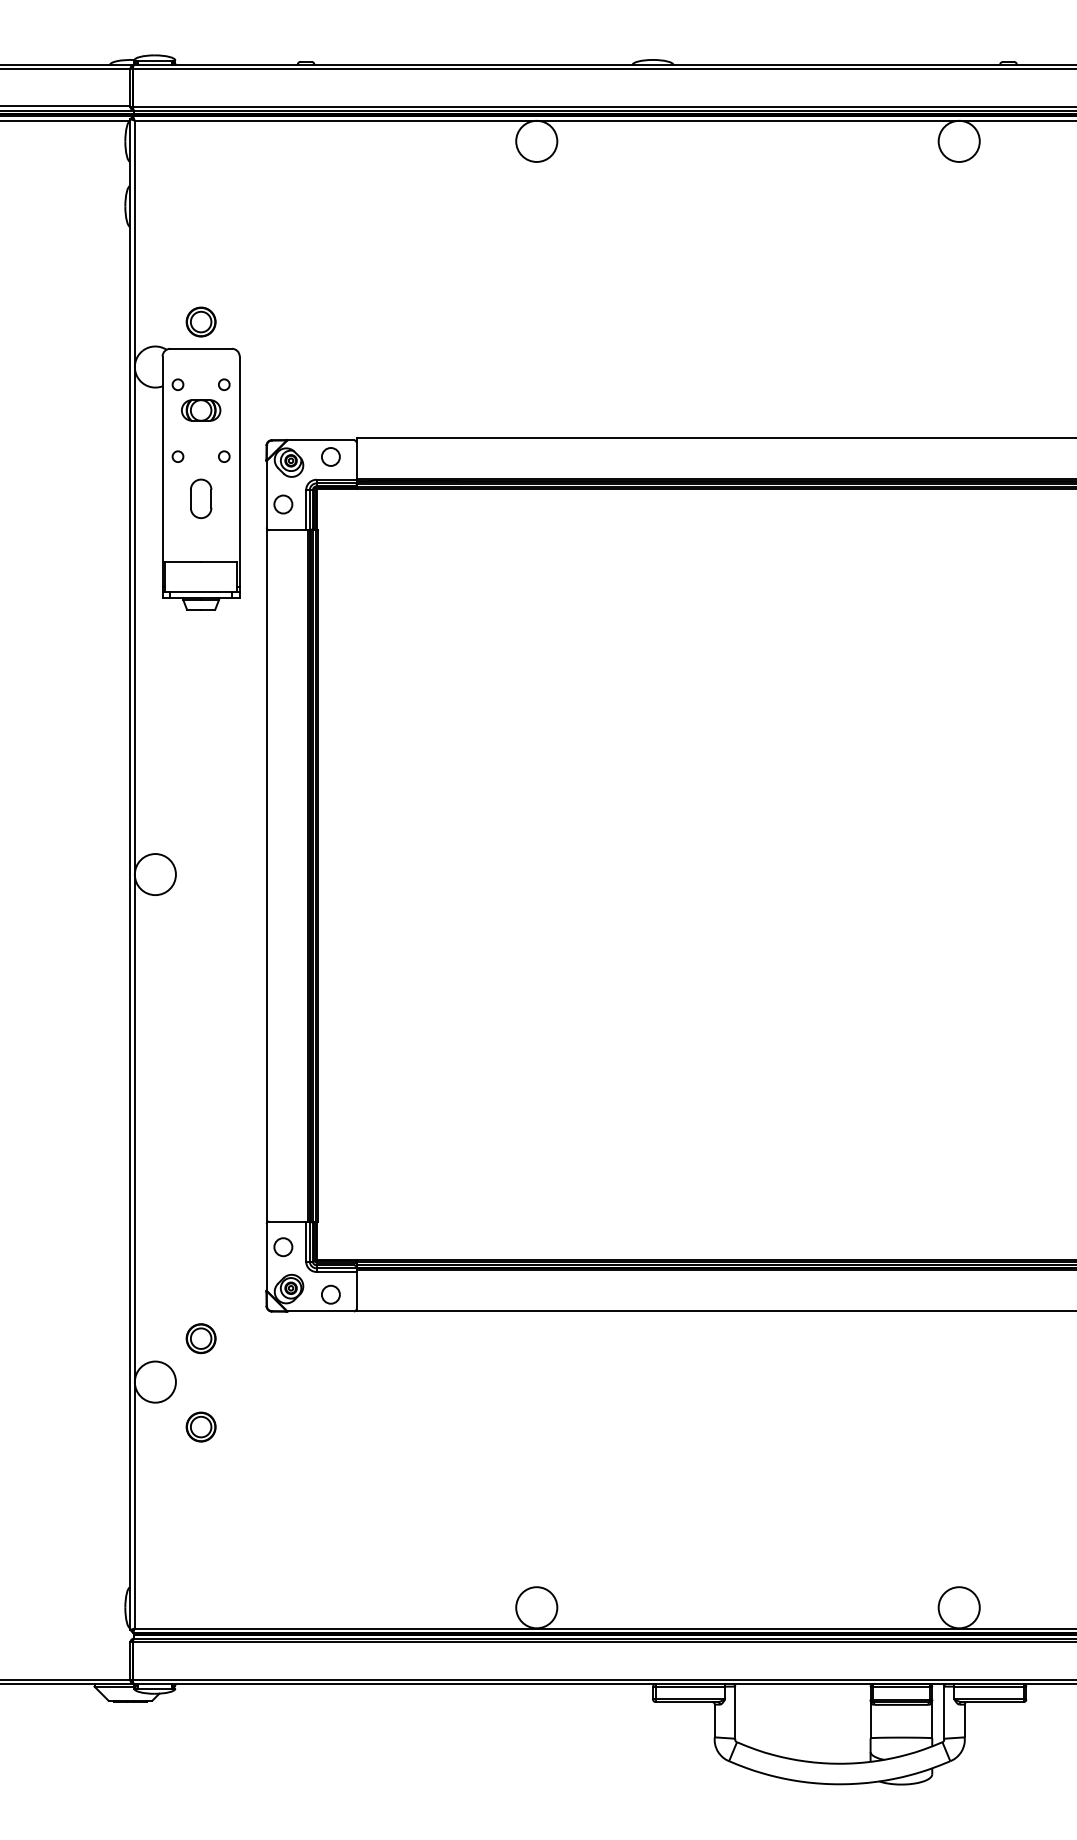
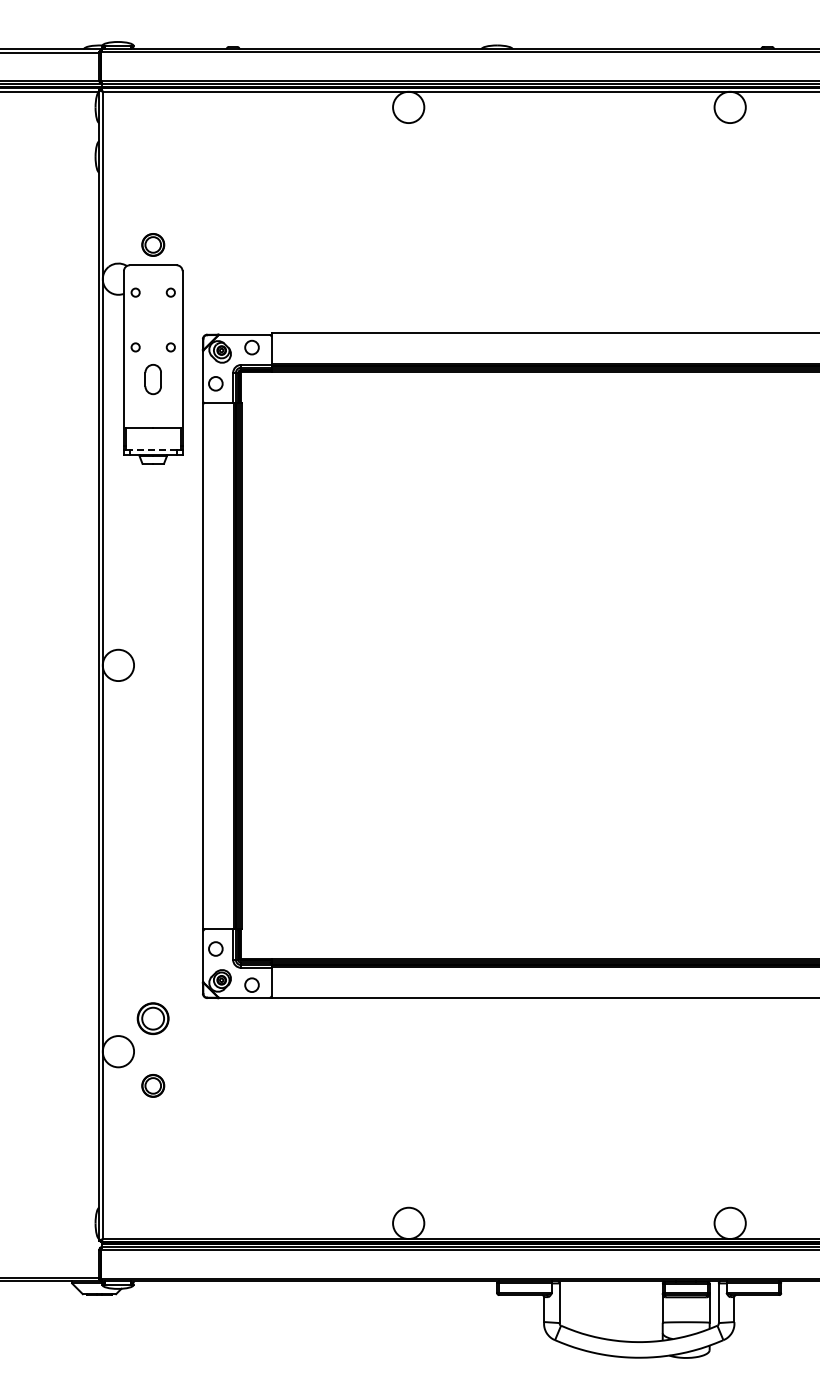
part: (200, 409) -> (152, 311), removed
line: (200, 592) -> (152, 450), solid -> dashed
part: (201, 1338) -> (153, 1018), size x1.4

